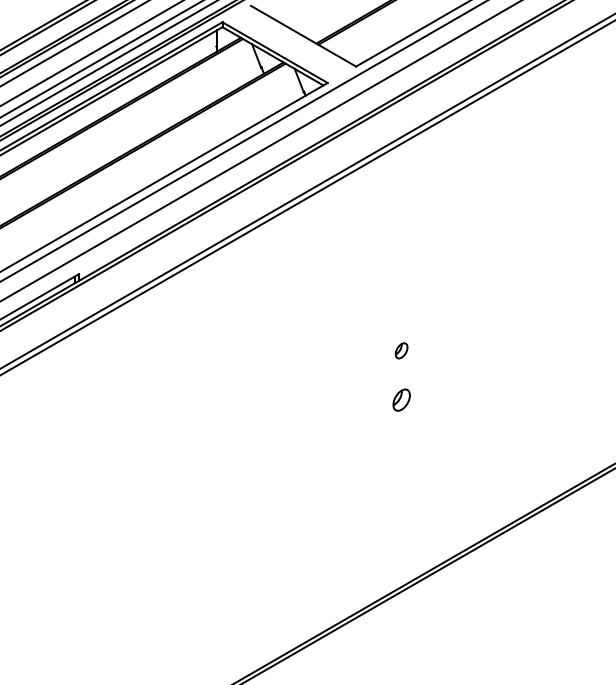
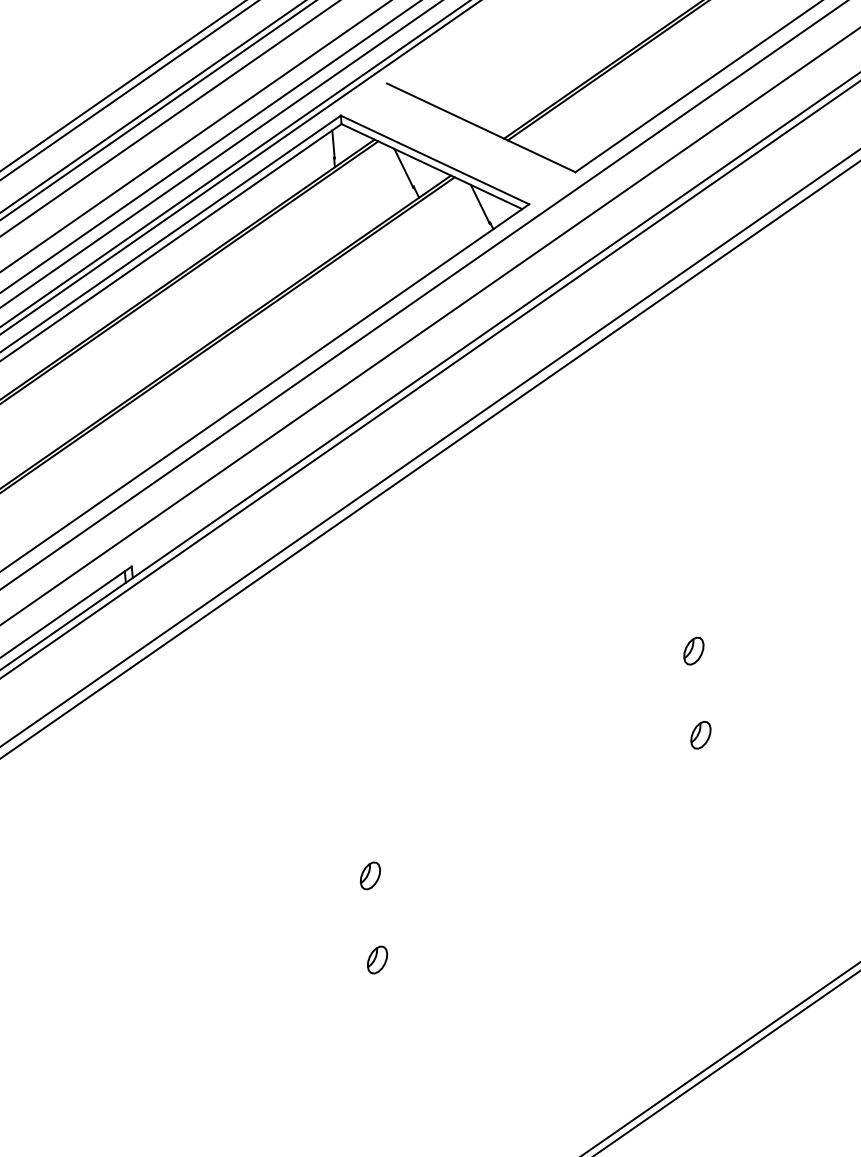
part: (401, 399) -> (700, 734), size x0.71
part: (202, 465) -> (370, 875), added
part: (202, 514) -> (377, 959), added

